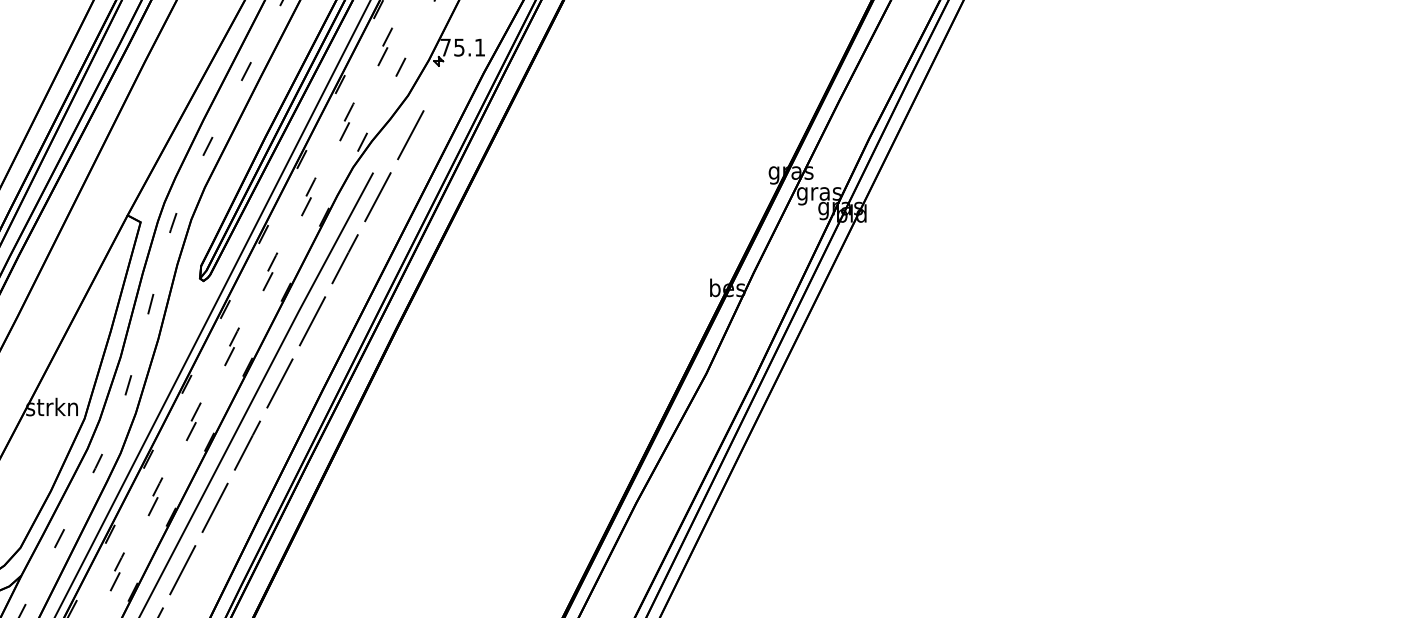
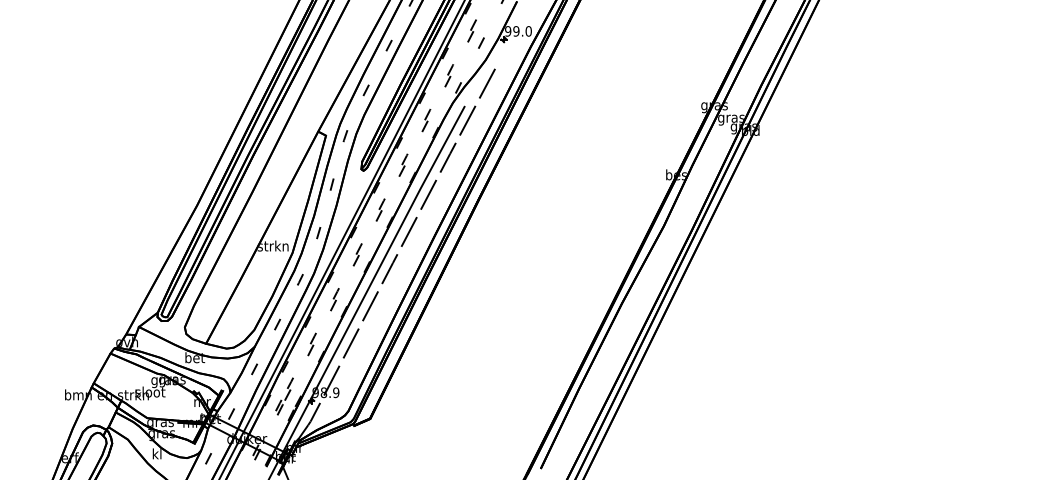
text: (462, 47) -> (518, 31), 75.1 -> 99.0

